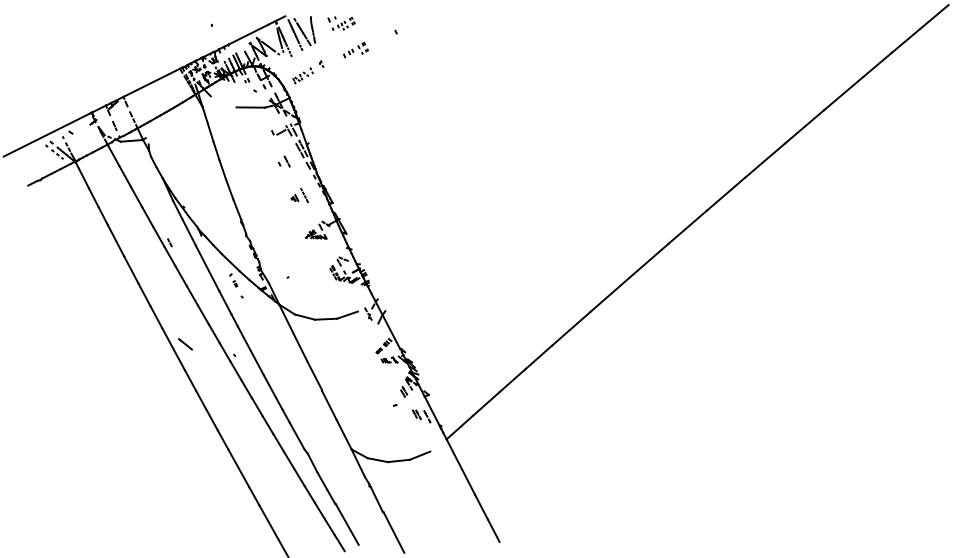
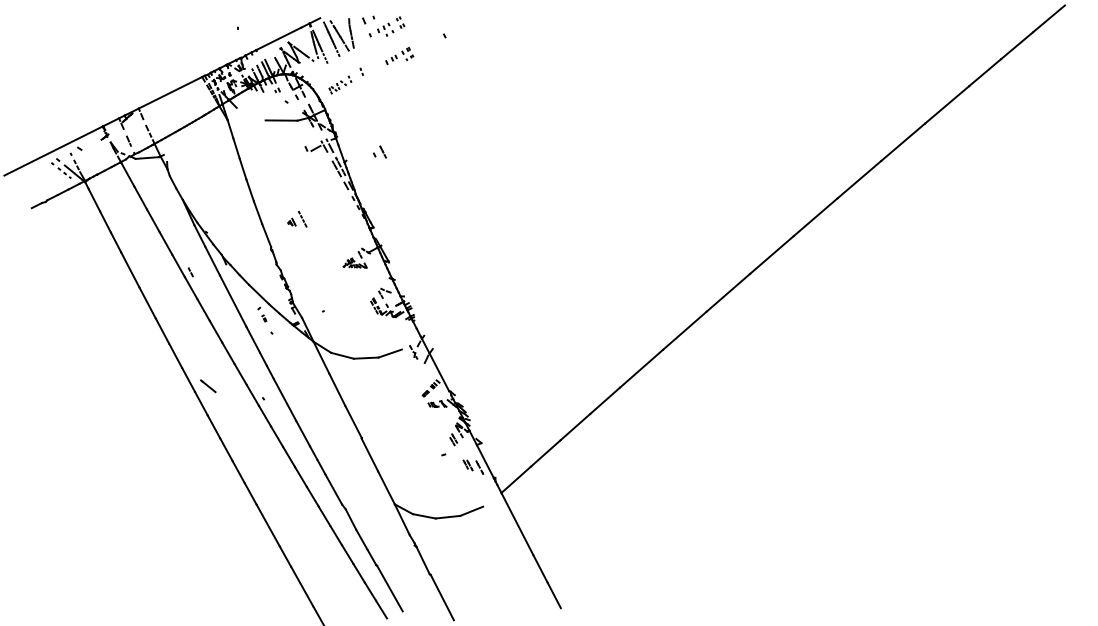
part: (341, 23) -> (383, 26), size x1.4
part: (284, 161) -> (380, 151), moved
part: (299, 195) -> (297, 219), moved

